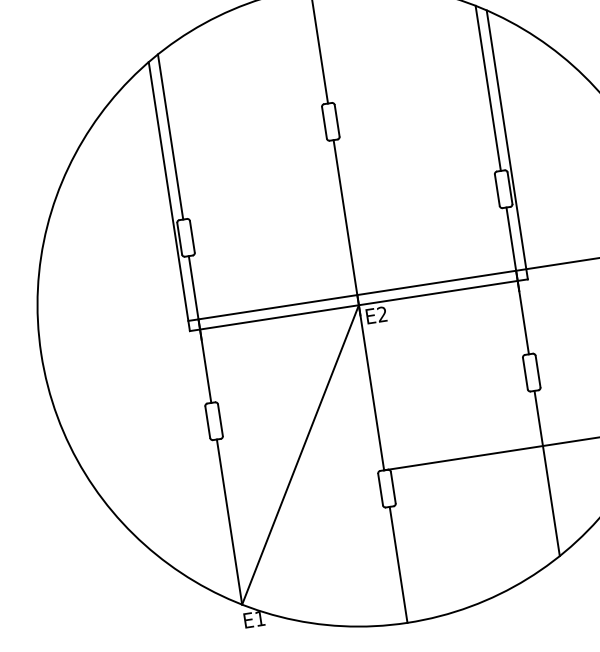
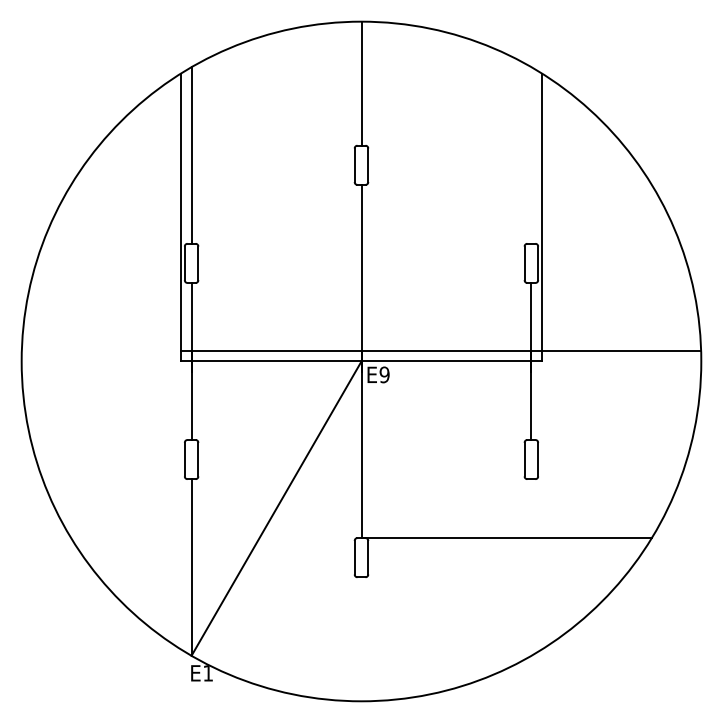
line: (488, 88) -> (531, 155), removed
text: (382, 314) -> (384, 374), E2 -> E9
line: (547, 473) -> (531, 567), removed
line: (398, 565) -> (361, 639), removed

